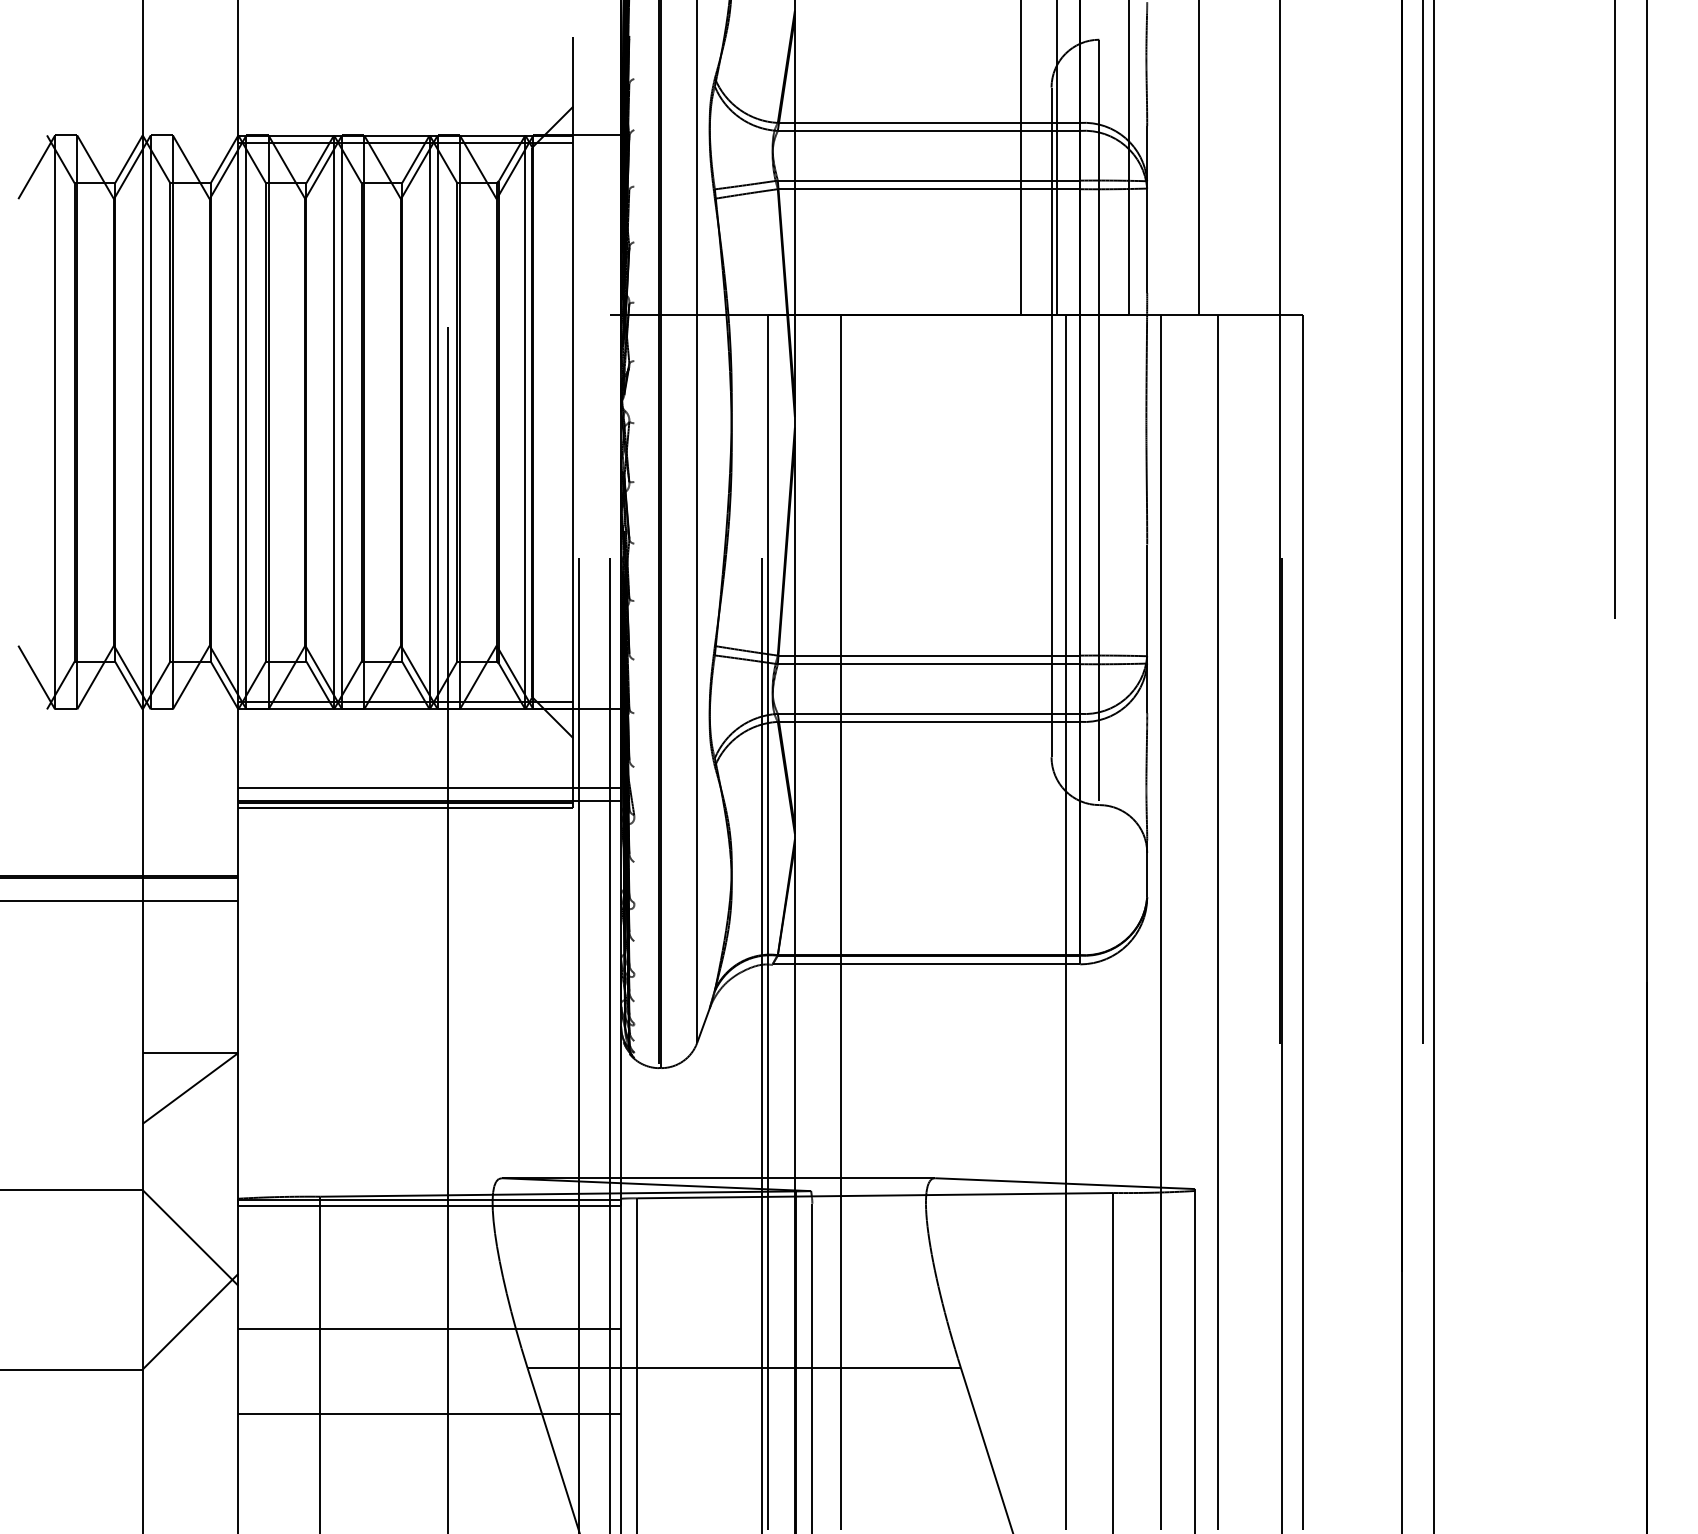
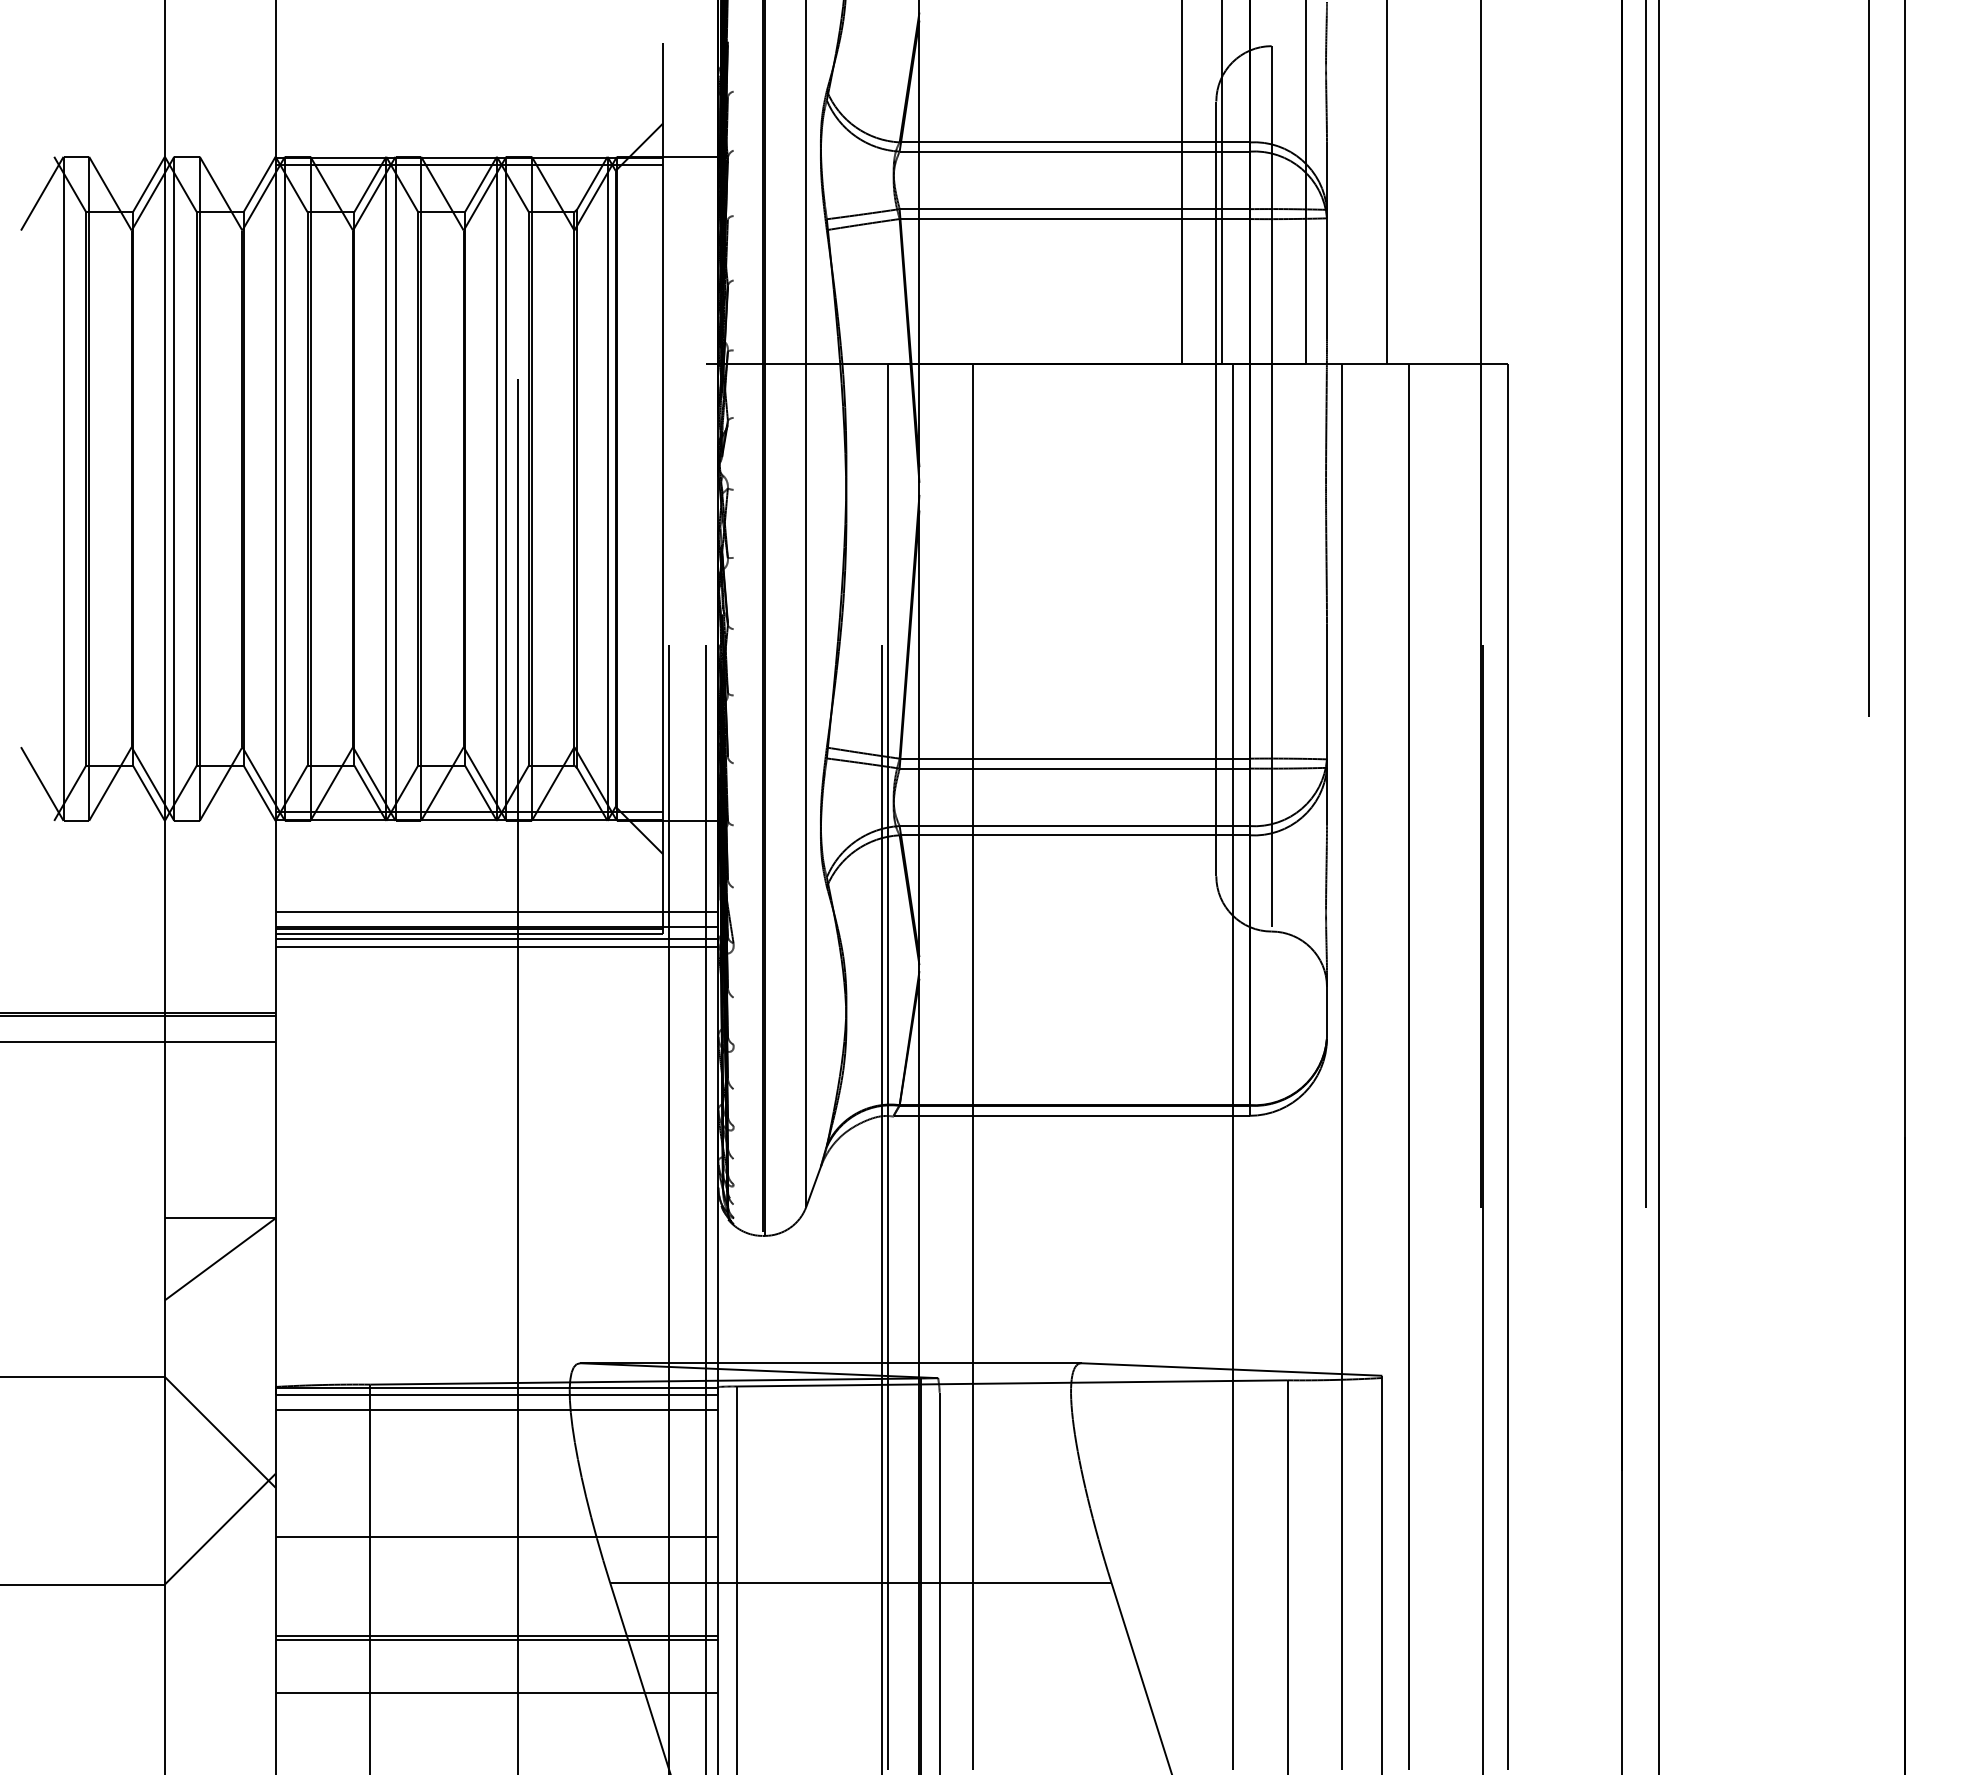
line: (429, 811) -> (496, 938), added
line: (429, 817) -> (496, 946), added
line: (429, 1219) -> (496, 1410), added
line: (429, 1417) -> (496, 1639), added
line: (429, 1463) -> (496, 1693), added

